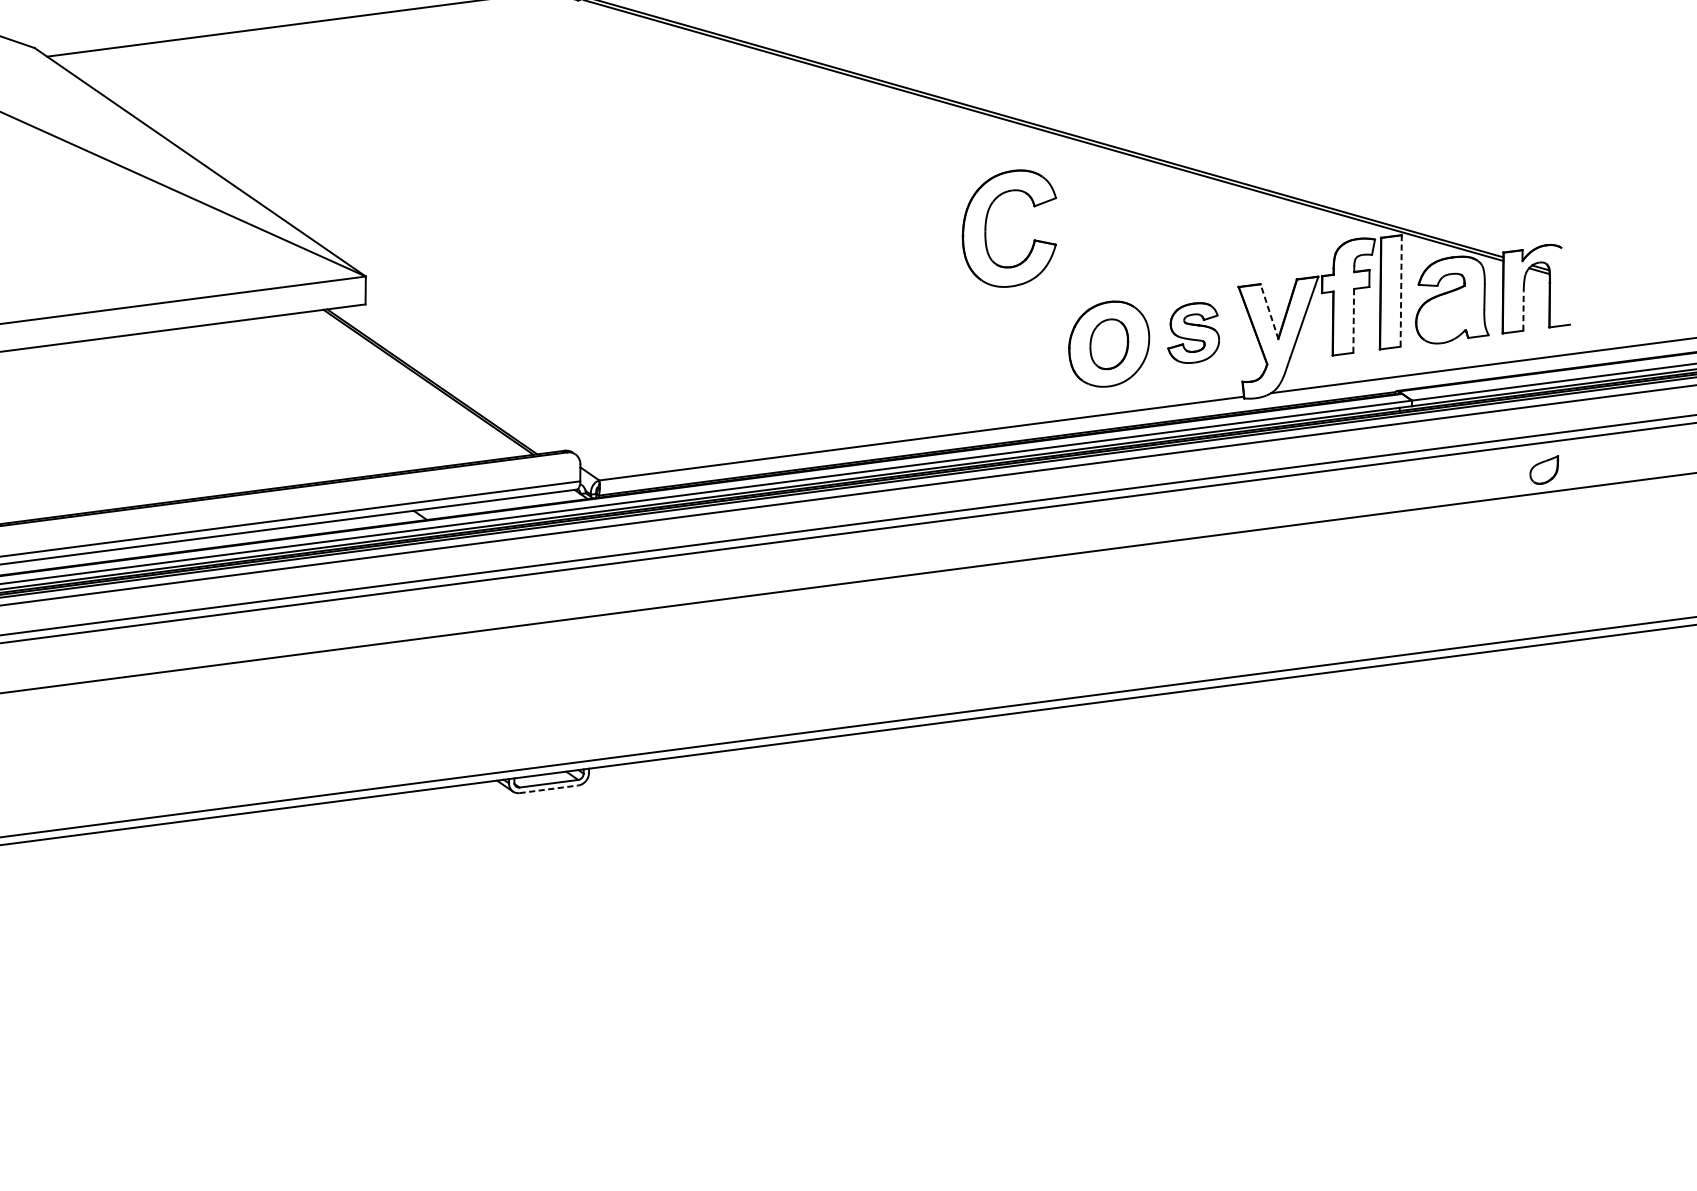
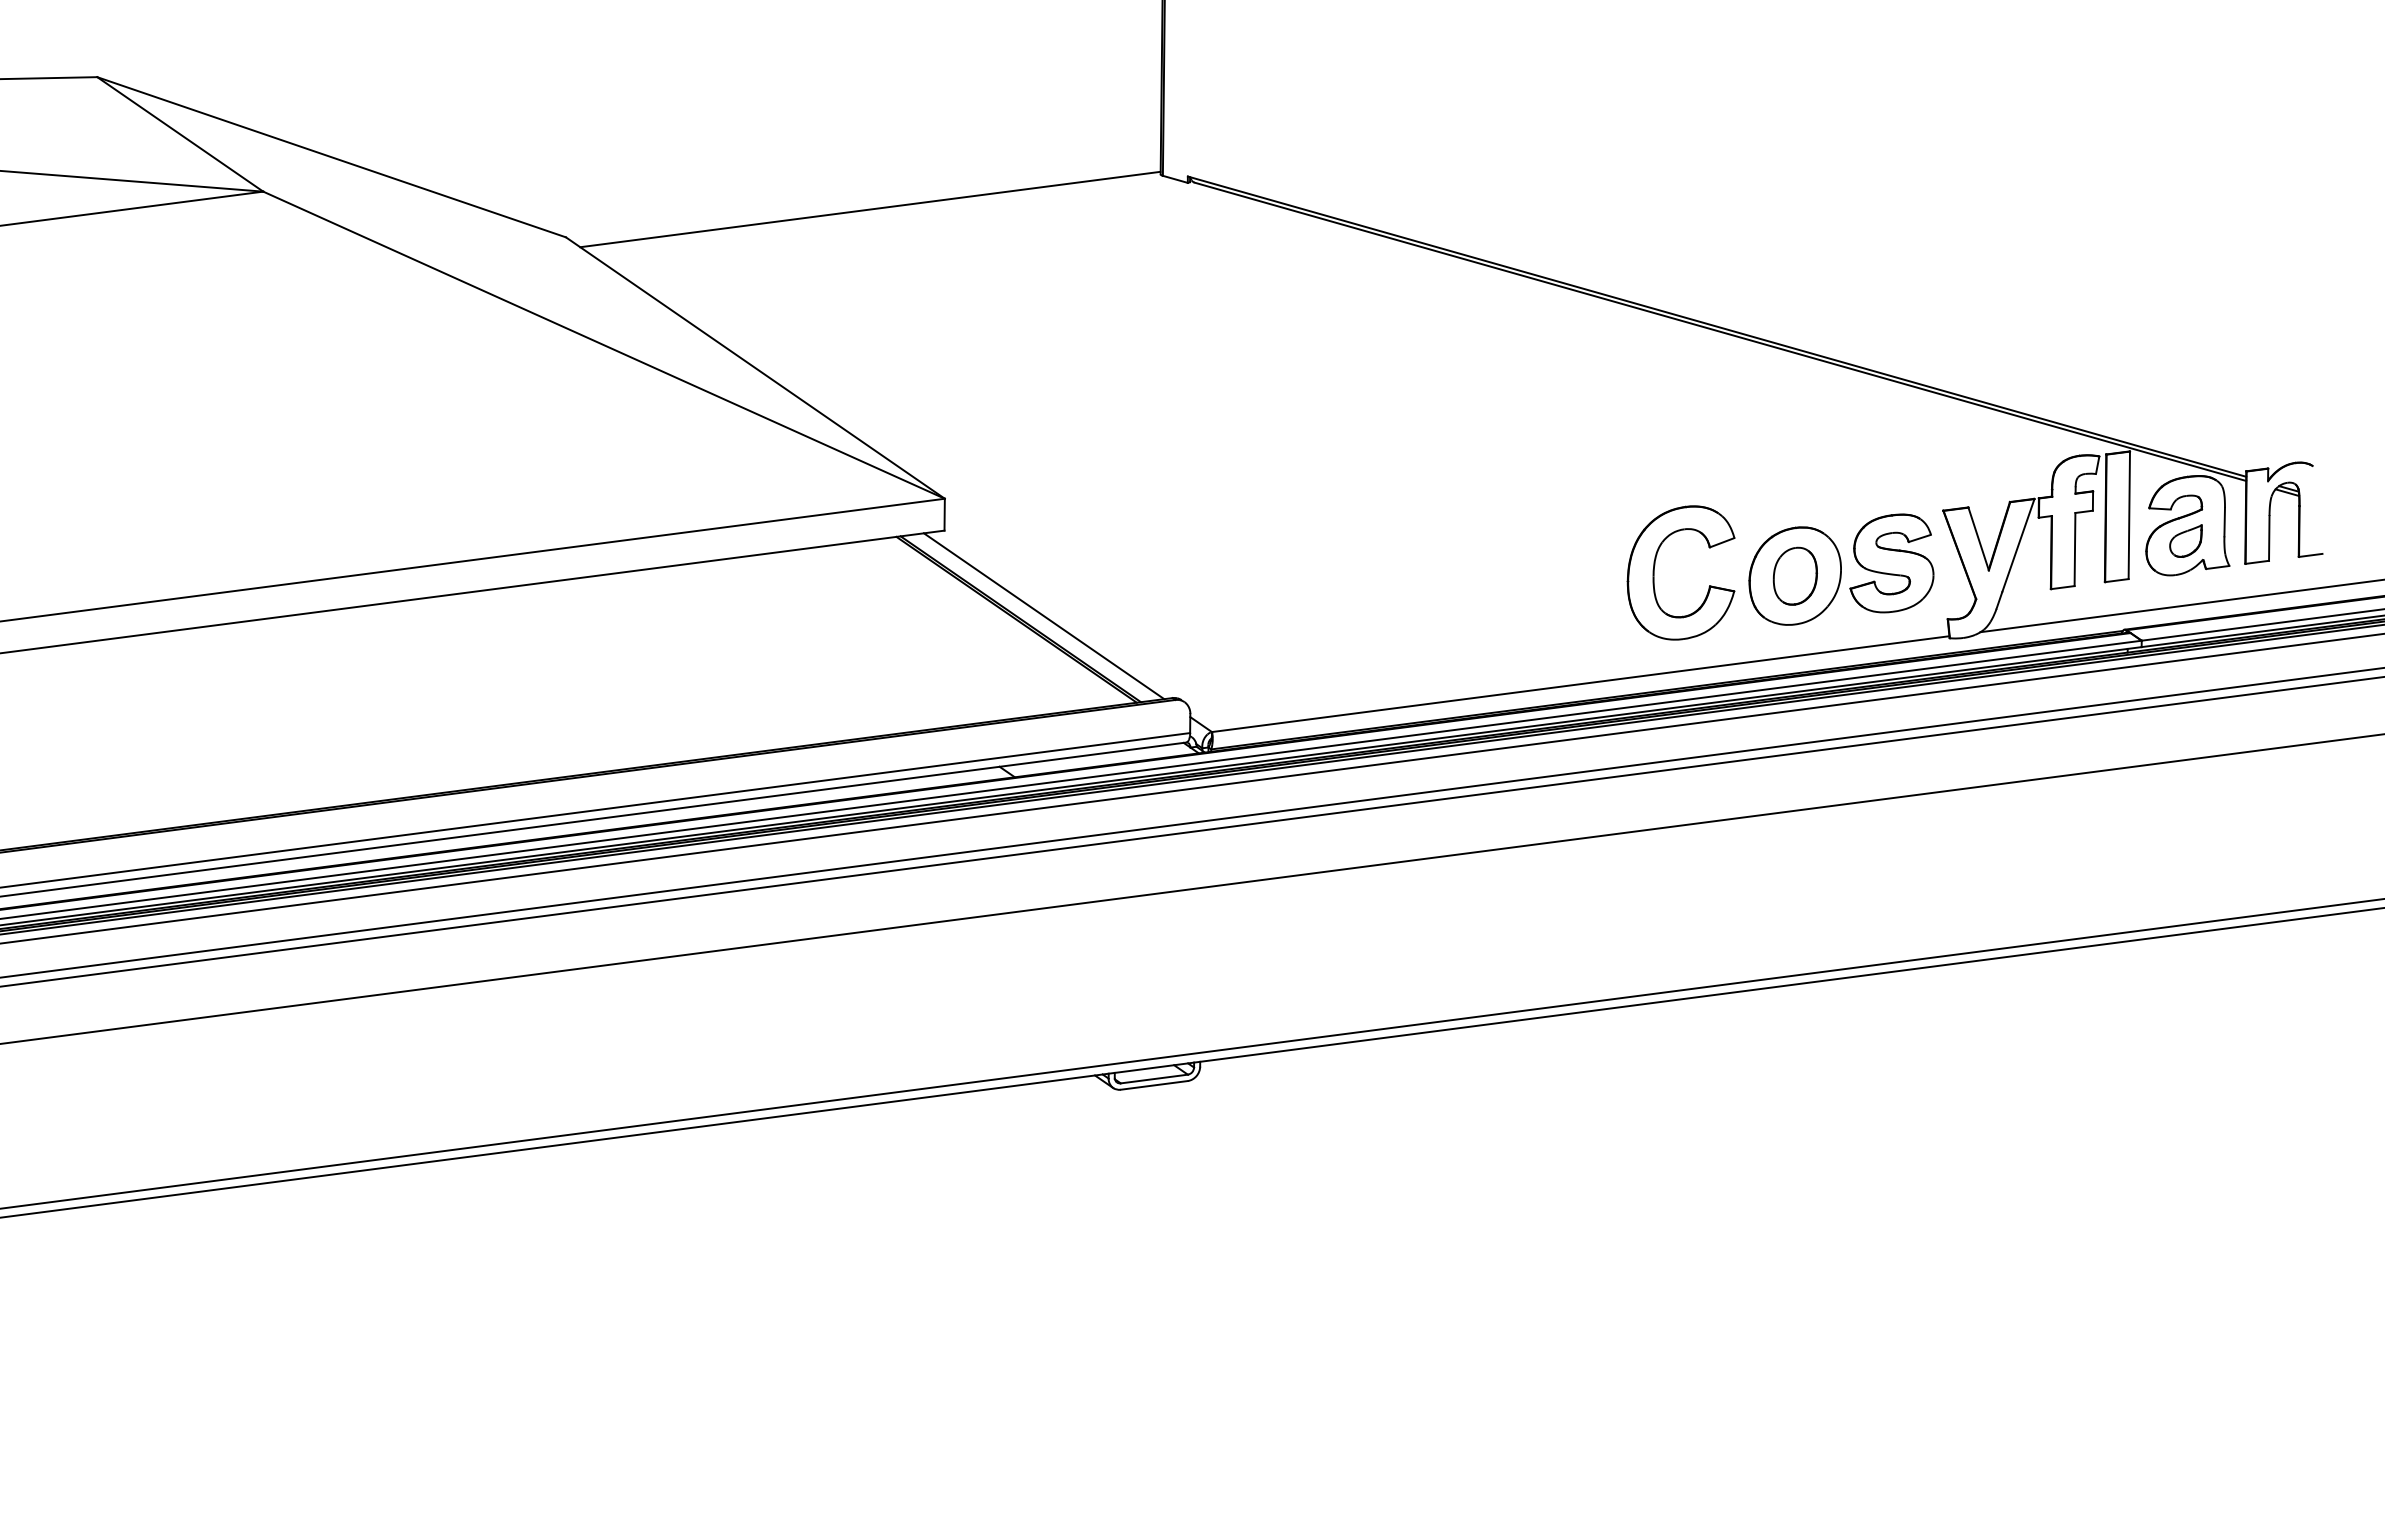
part: (987, 222) -> (1655, 565), moved
line: (1401, 291) -> (2129, 515), dashed -> solid
line: (1523, 310) -> (2269, 537), dashed -> solid
line: (1269, 311) -> (1978, 538), dashed -> solid
line: (1354, 320) -> (2075, 549), dashed -> solid
part: (1193, 333) -> (1891, 563), size x1.43
line: (452, 379) -> (1043, 616), added
part: (1543, 469) -> (2185, 540), moved
line: (549, 789) -> (1154, 1085), dashed -> solid

